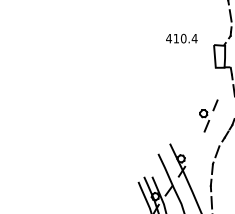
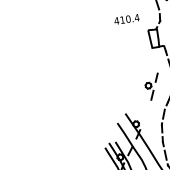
text: (181, 38) -> (126, 19), moved

